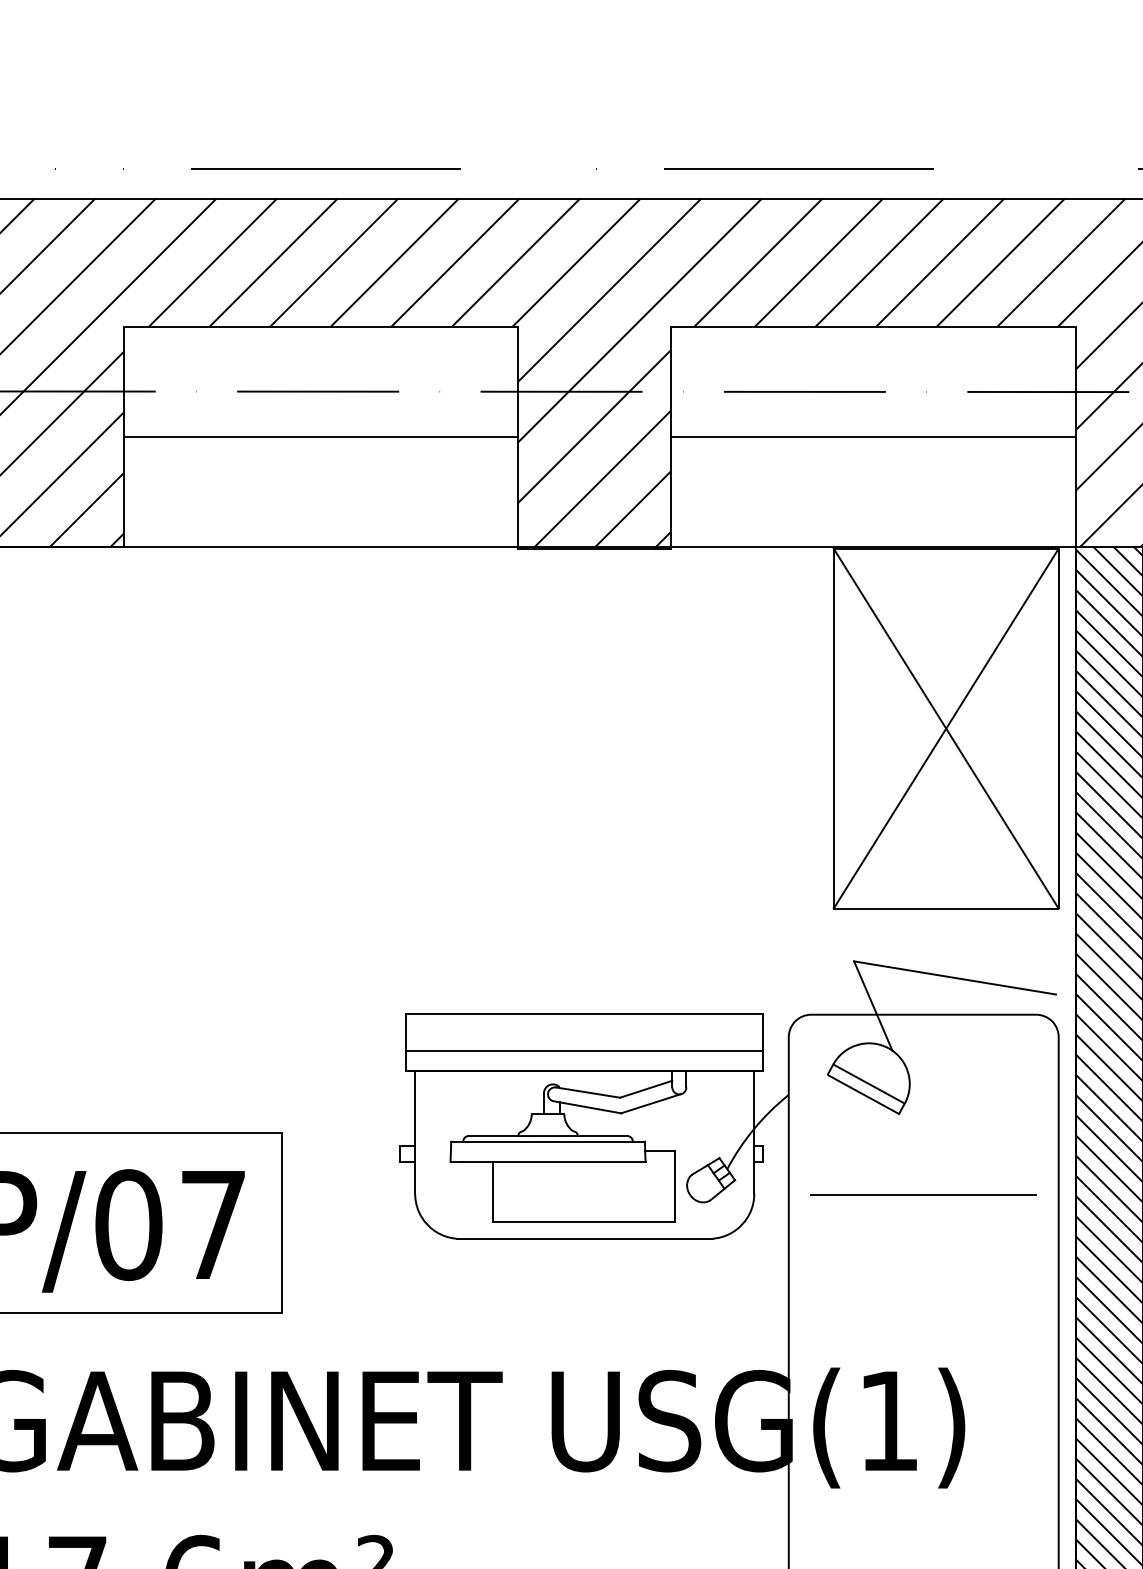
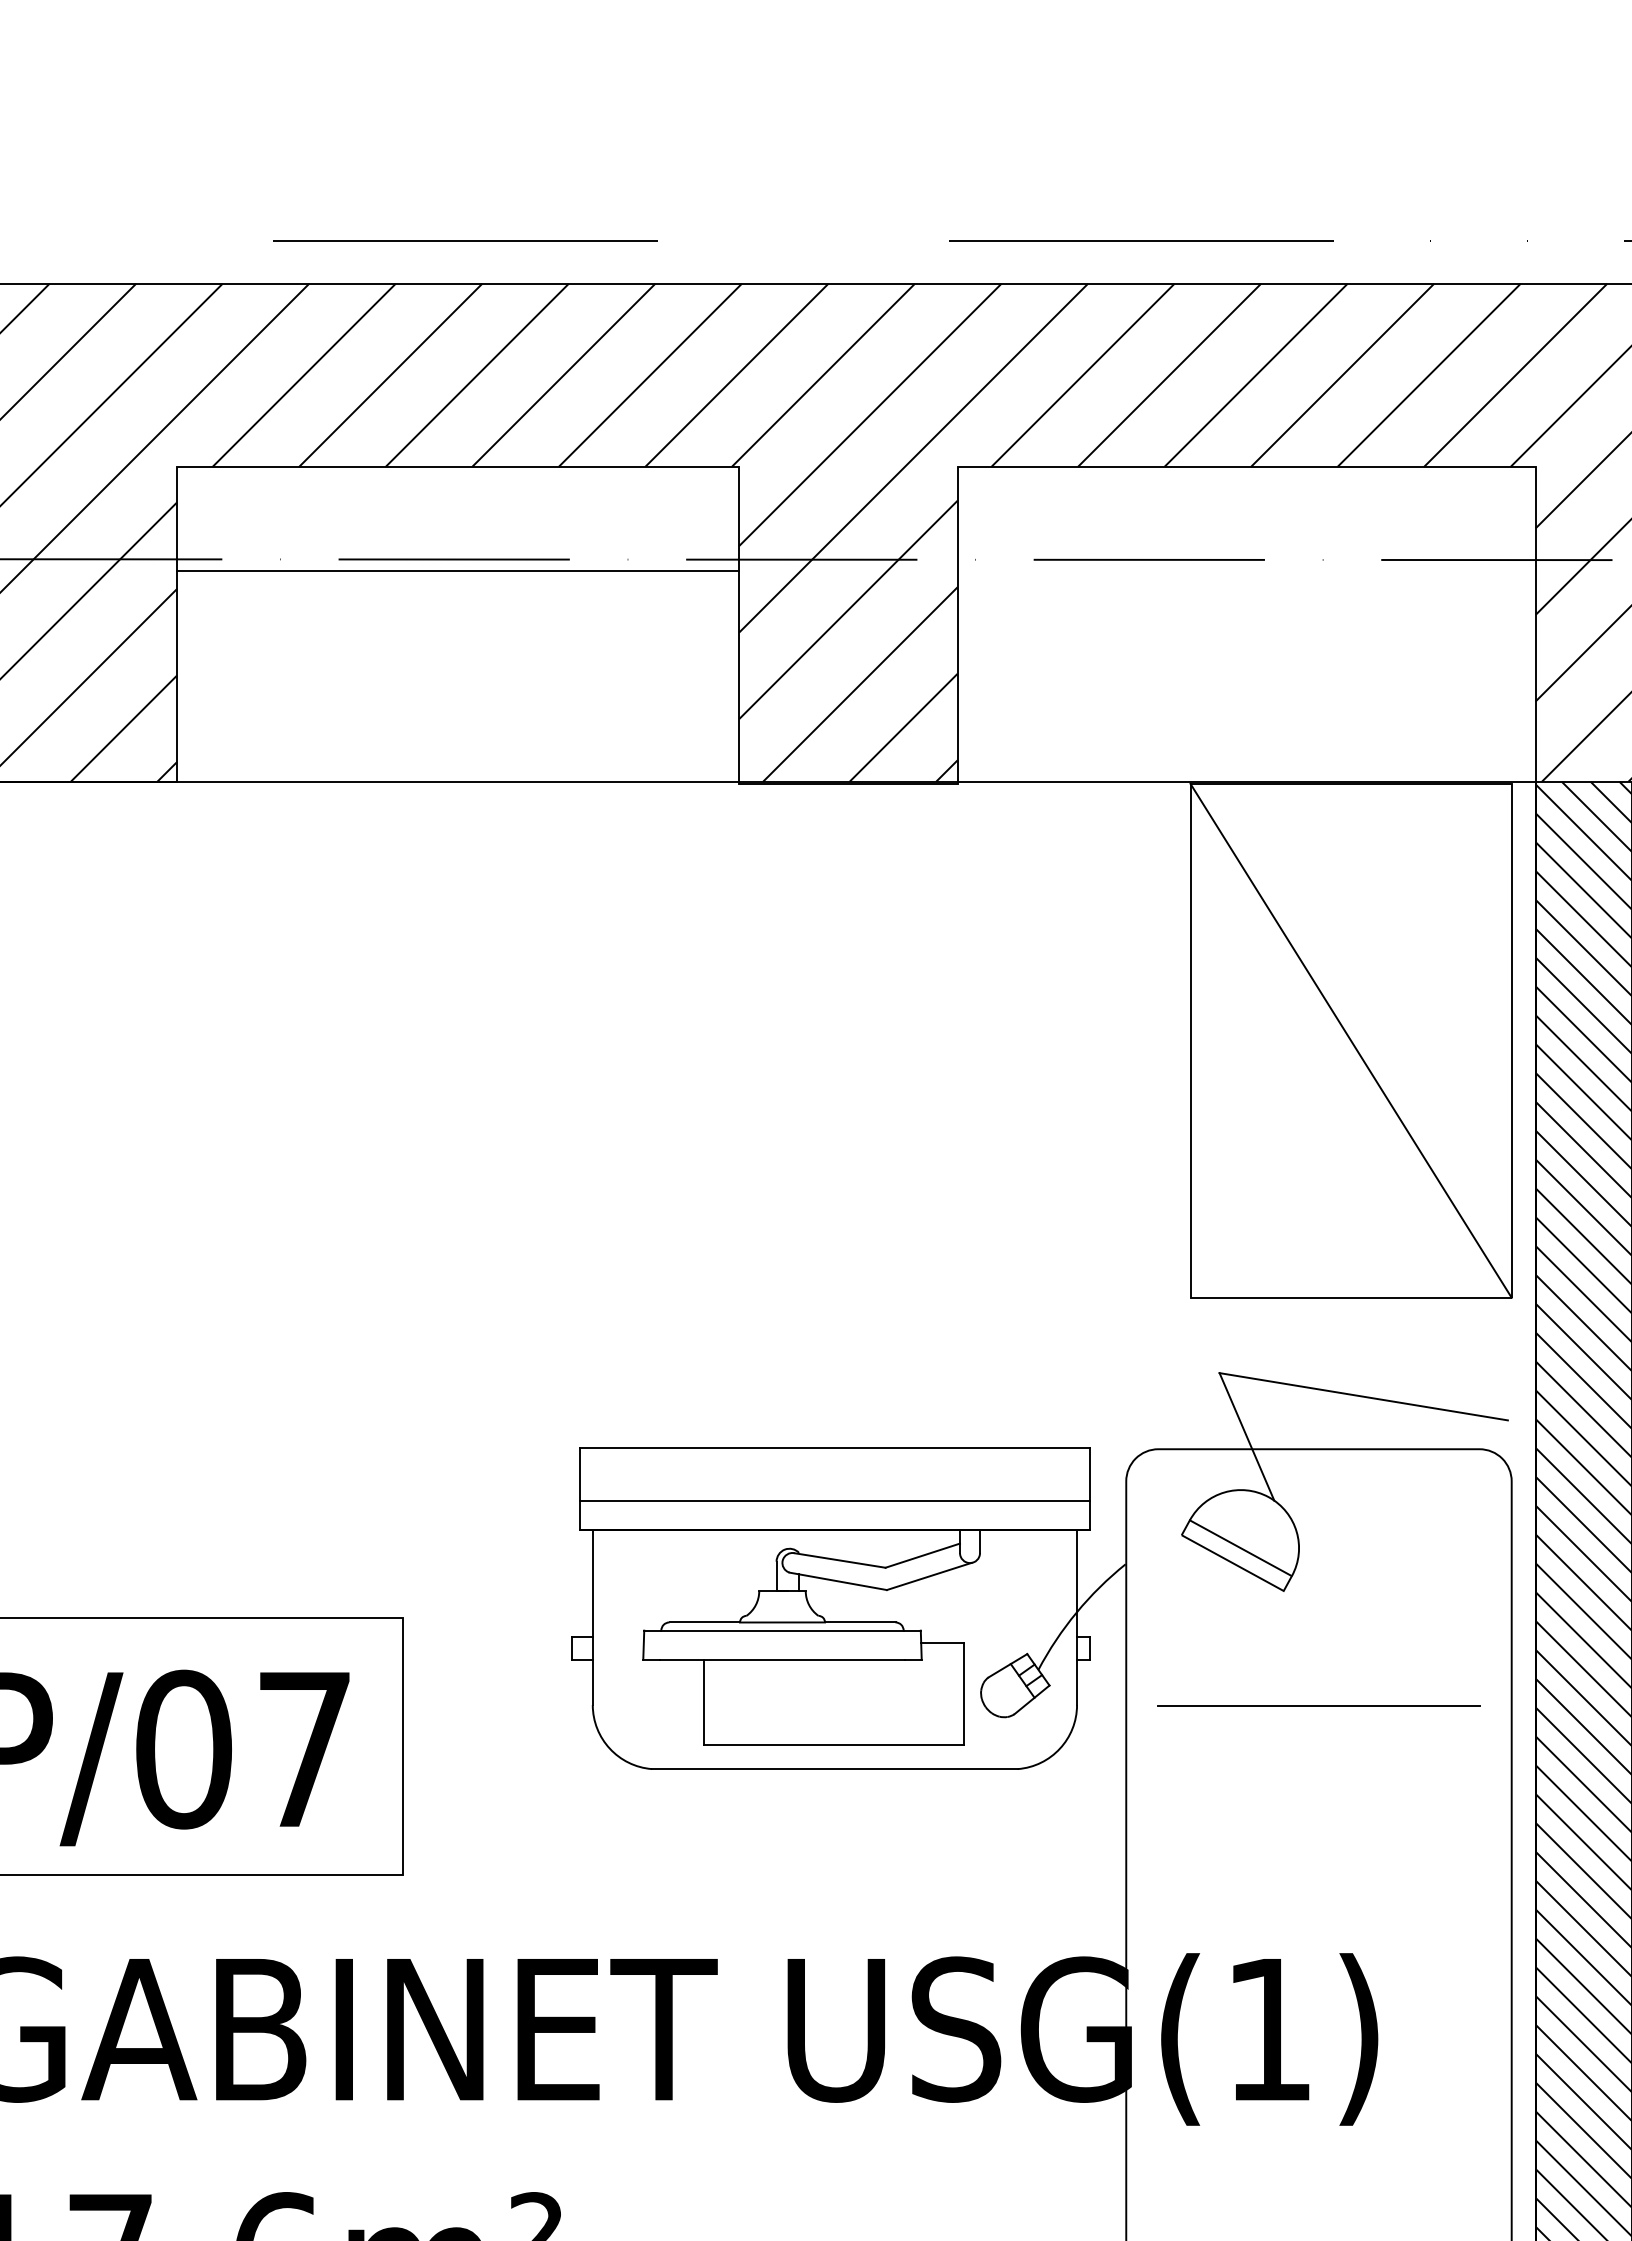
line: (321, 437) -> (458, 571), moved
line: (872, 437) -> (1246, 624), removed
line: (945, 728) -> (1350, 1040), removed

